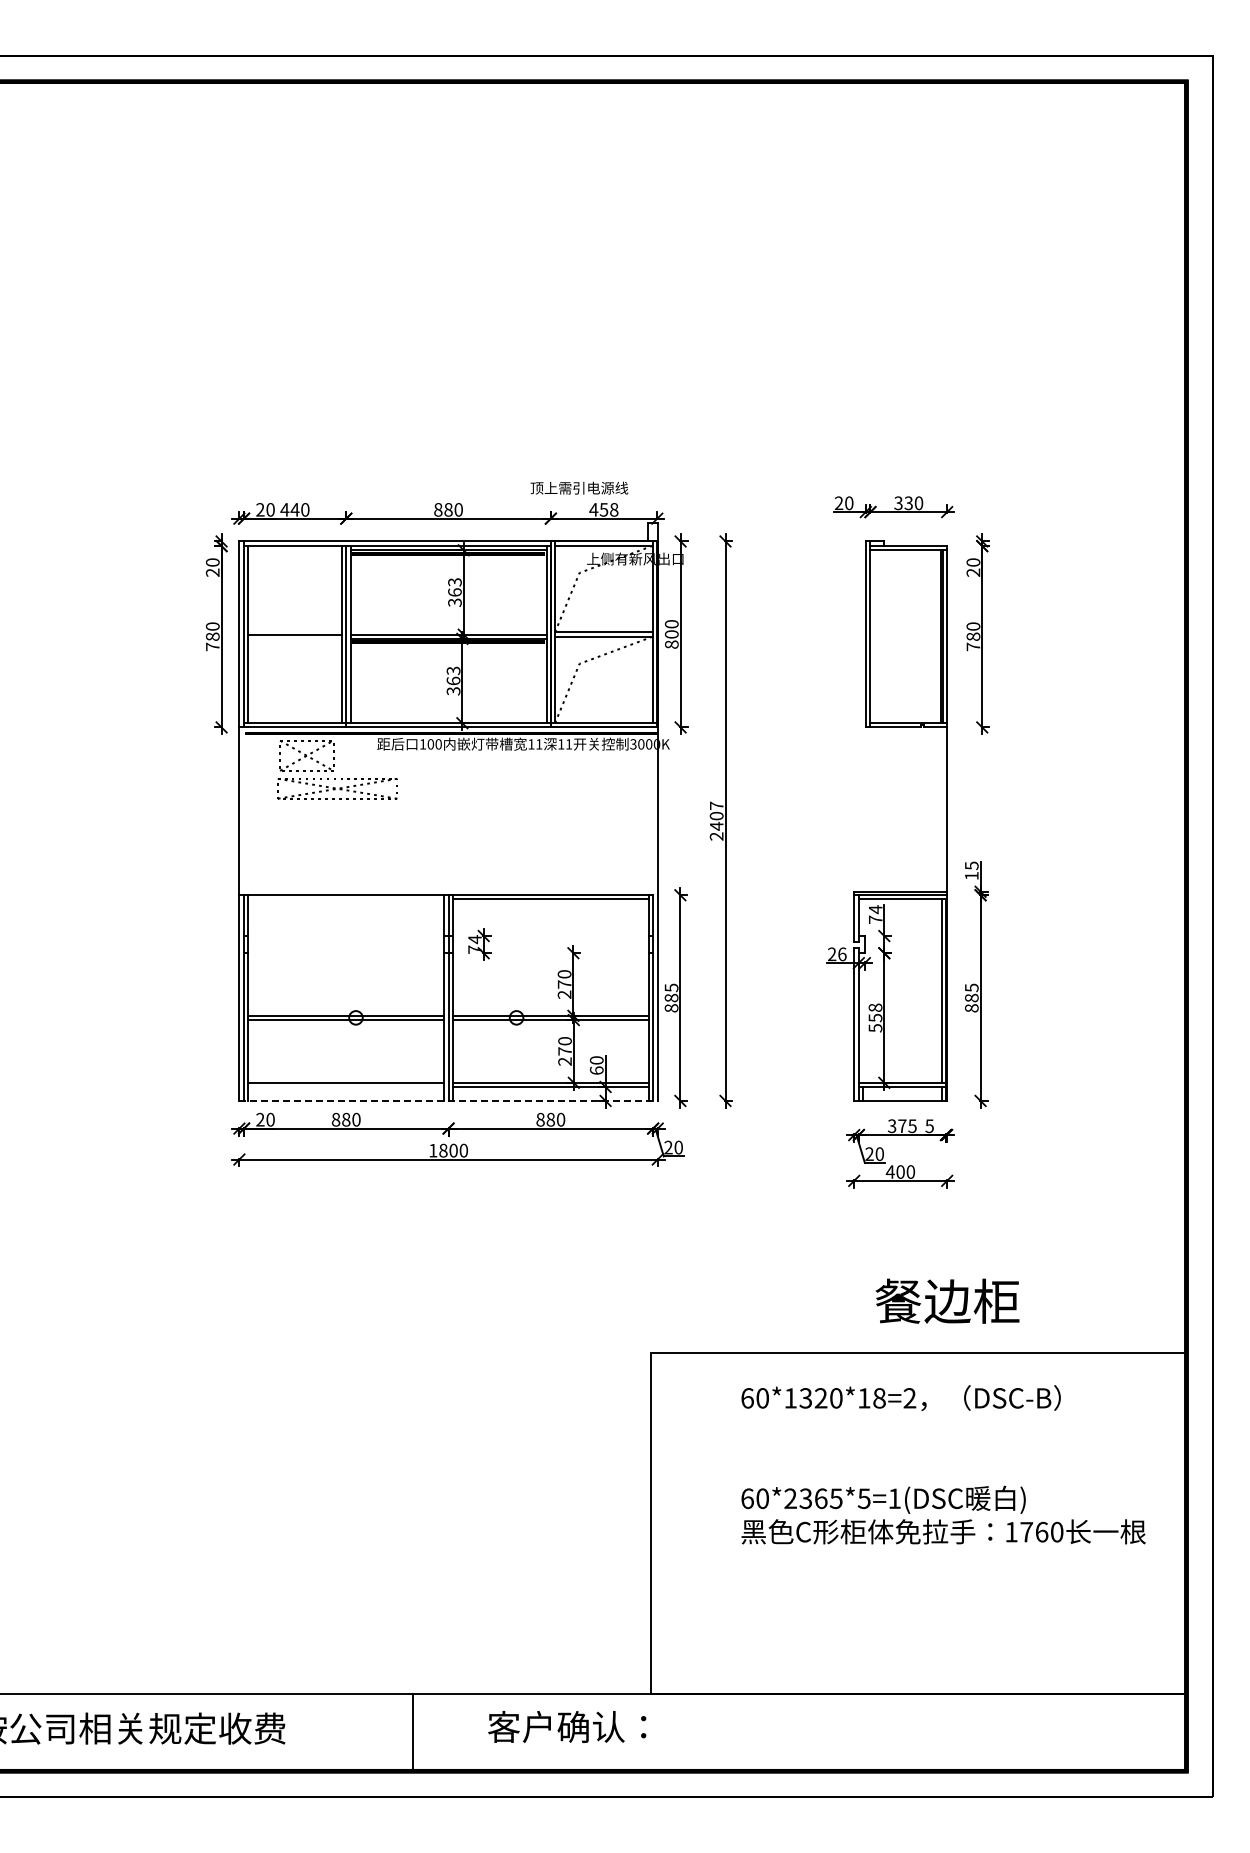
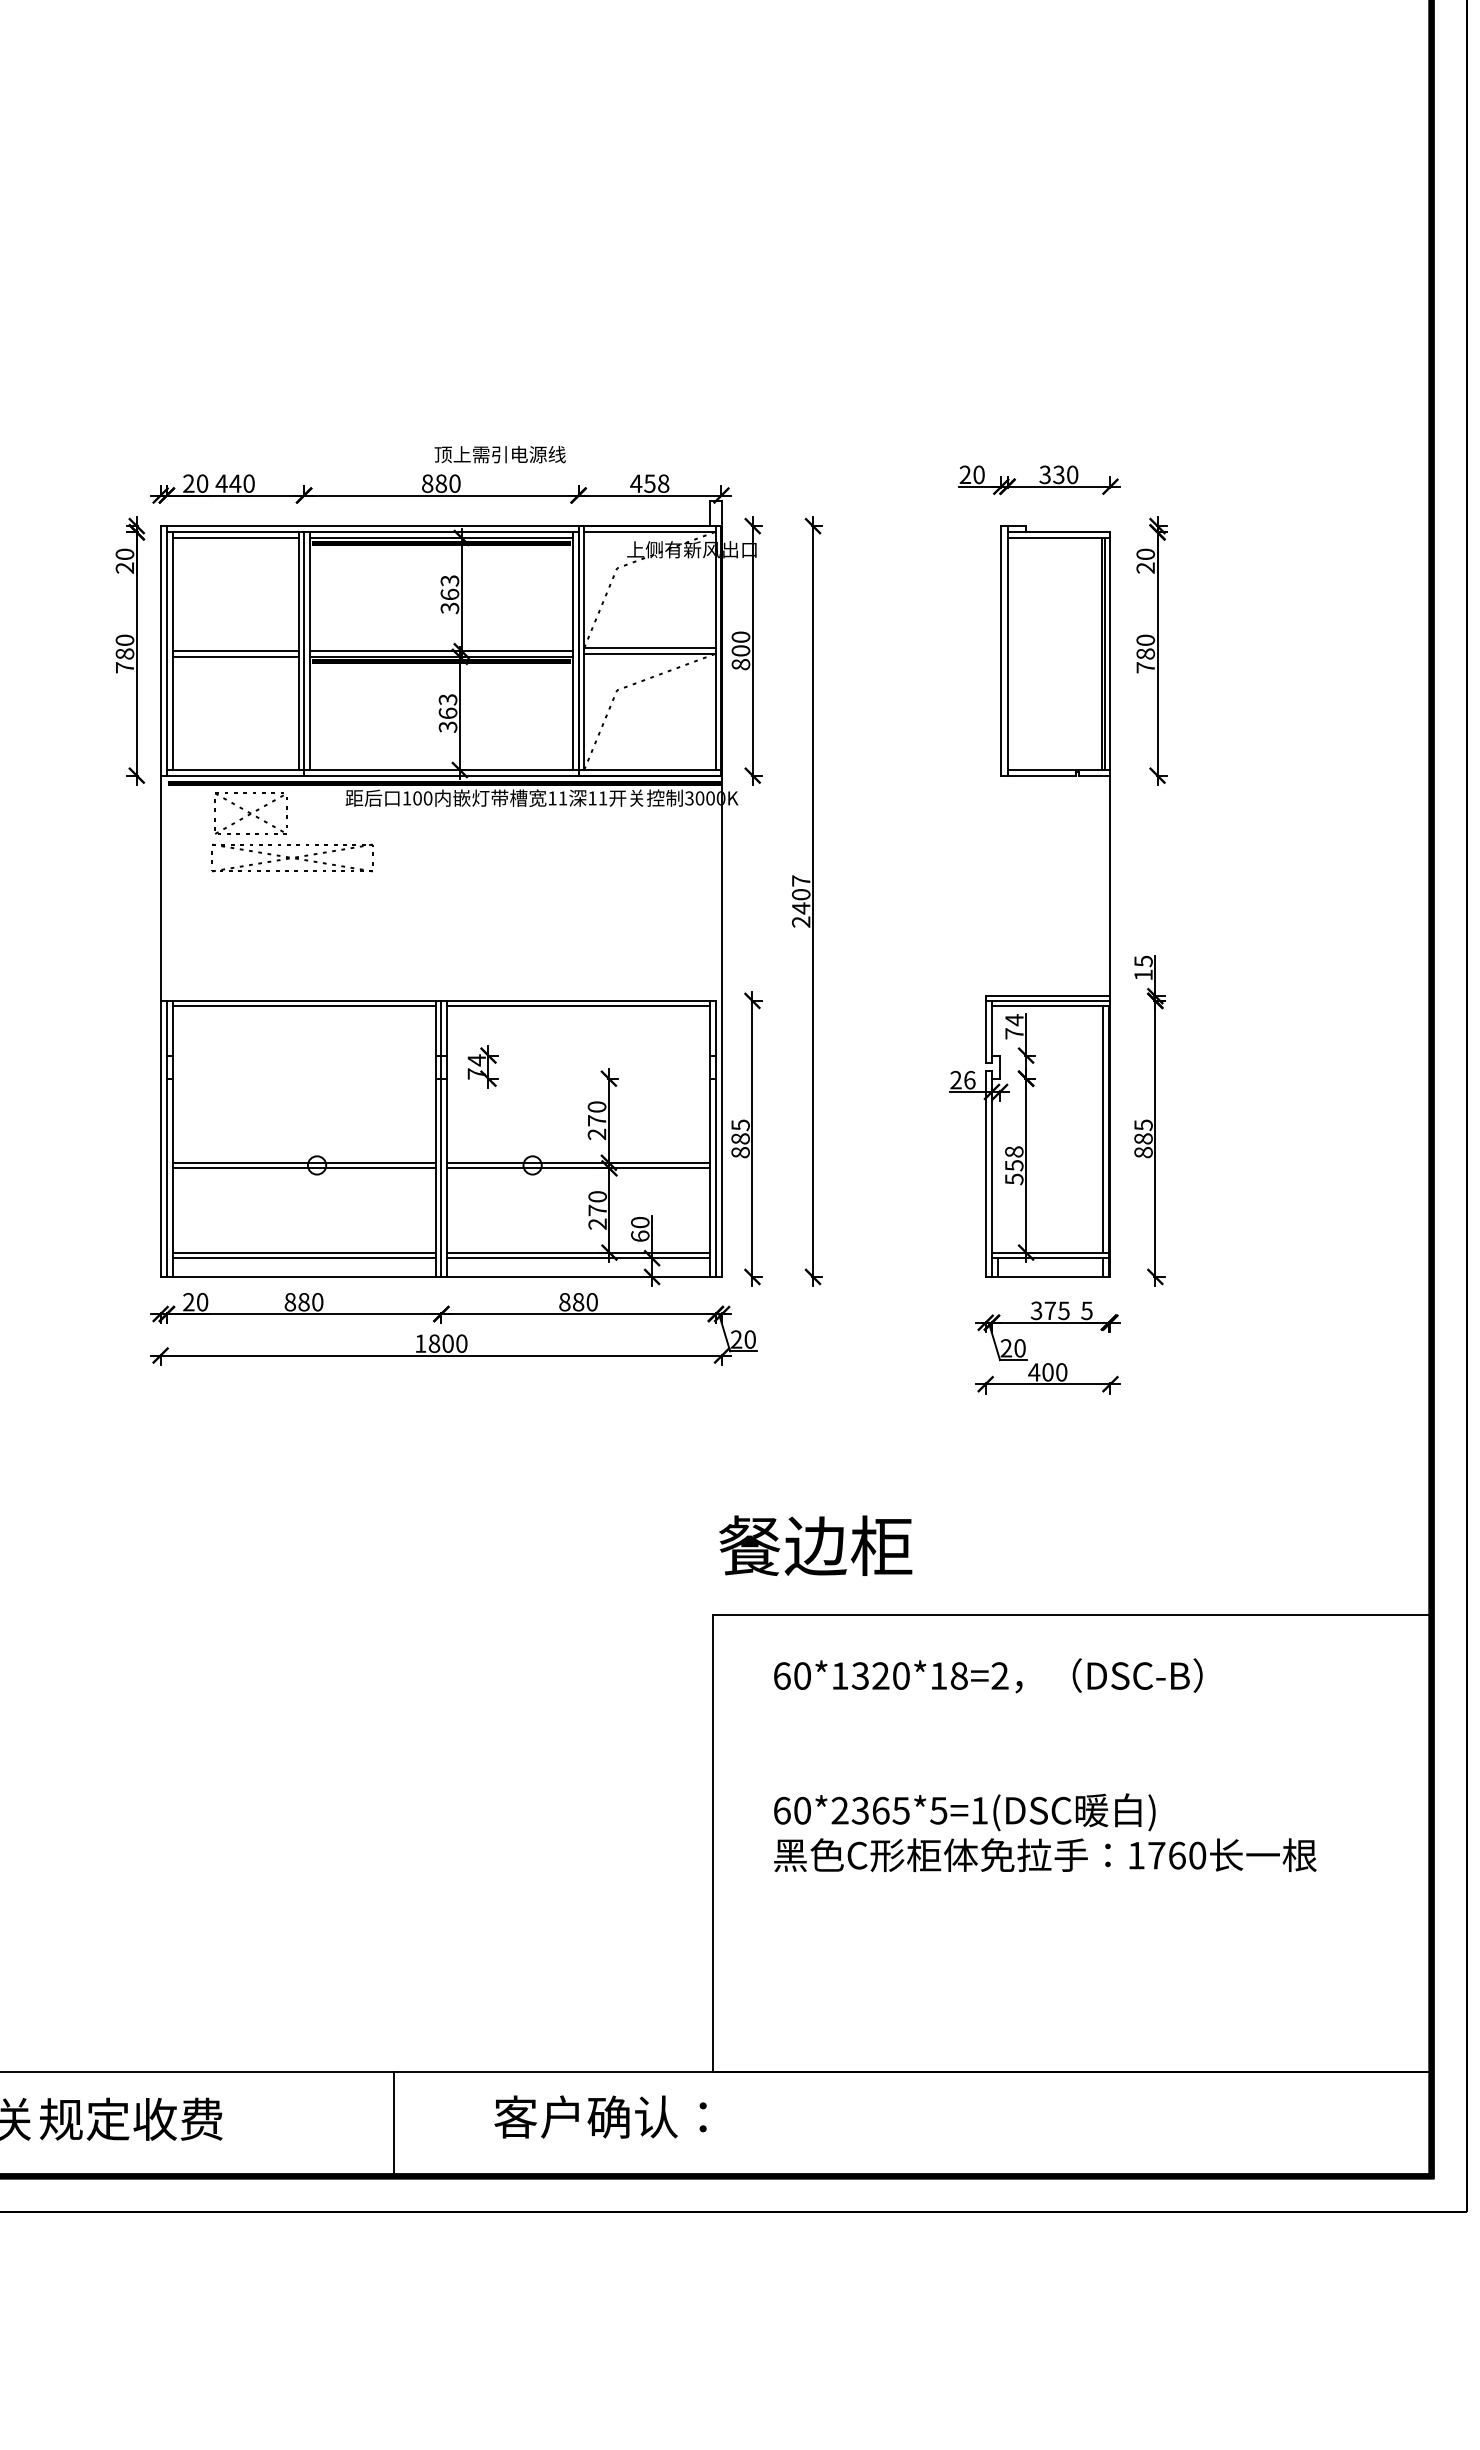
text: (579, 487) -> (500, 453), moved
line: (295, 550) -> (235, 538), added
line: (295, 638) -> (235, 656), added
line: (346, 899) -> (304, 1006), added
line: (346, 1086) -> (304, 1257), added
line: (449, 1100) -> (442, 1276), dashed -> solid
text: (947, 1300) -> (815, 1544), moved
text: (943, 1464) -> (1045, 1764), moved

